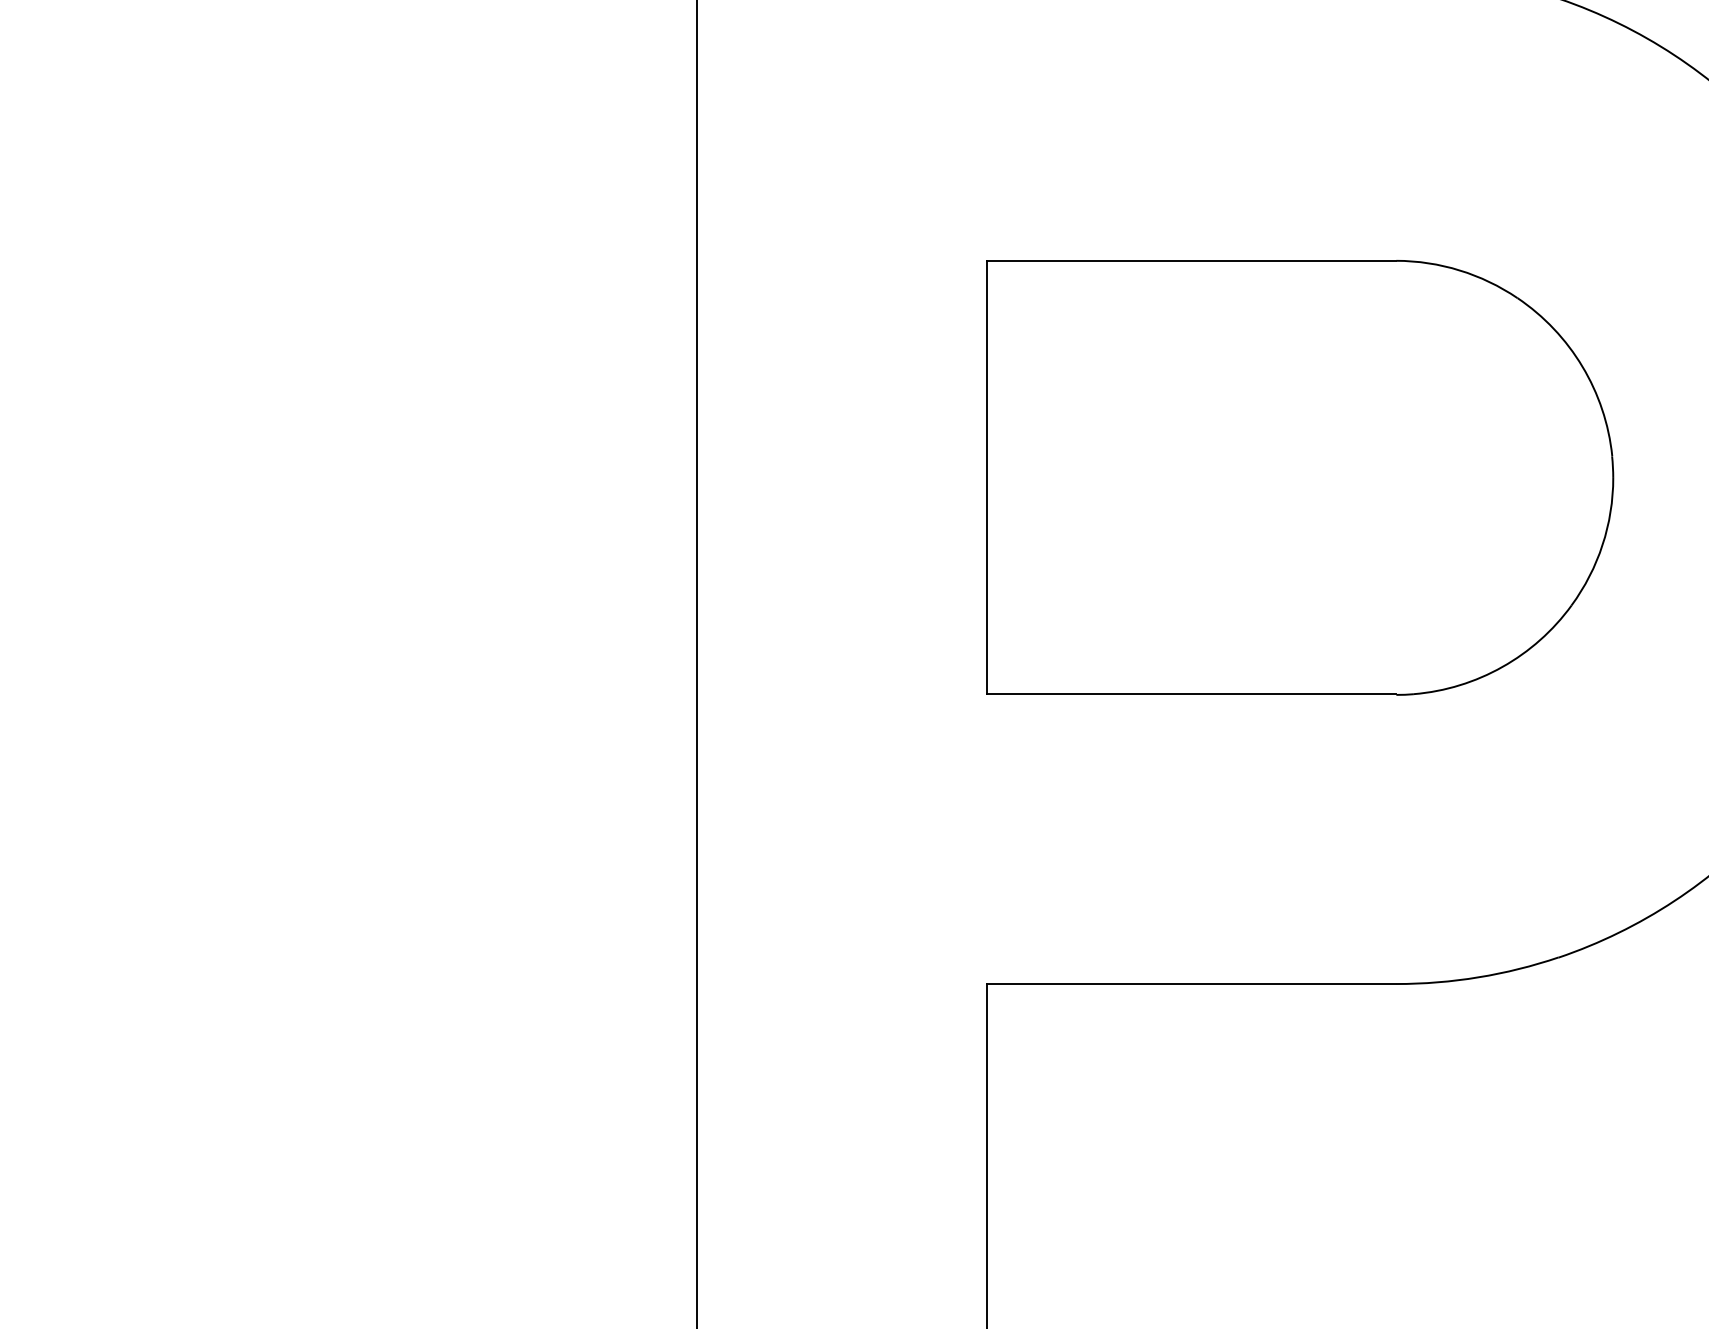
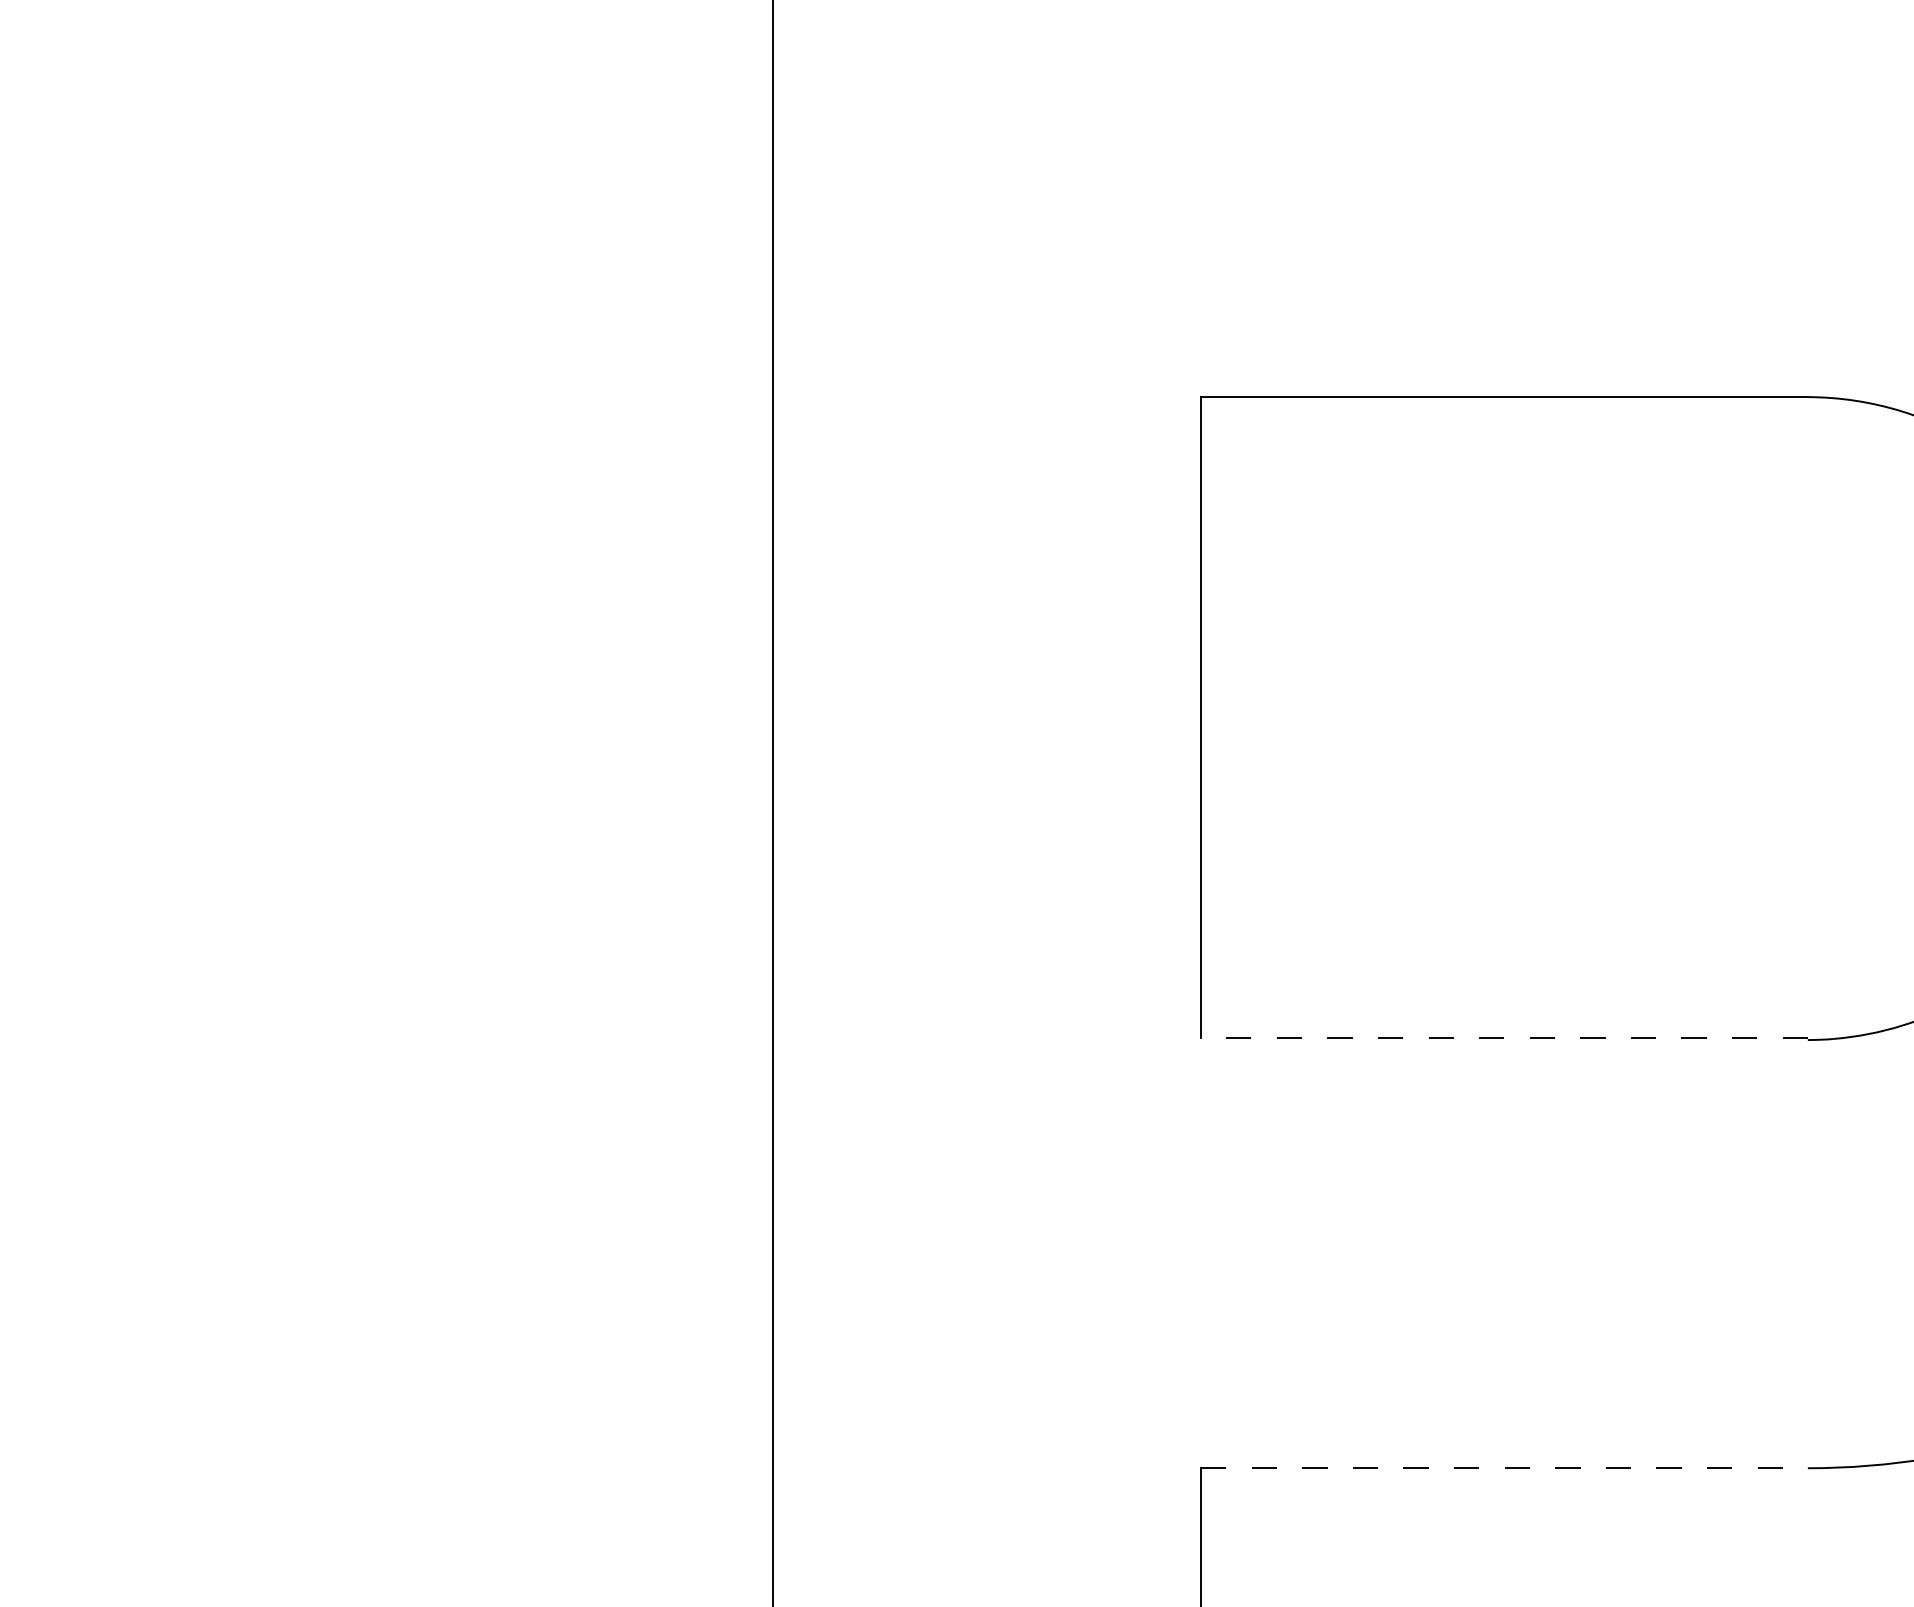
line: (1191, 693) -> (1504, 1037), solid -> dashed
line: (1191, 984) -> (1504, 1468), solid -> dashed

